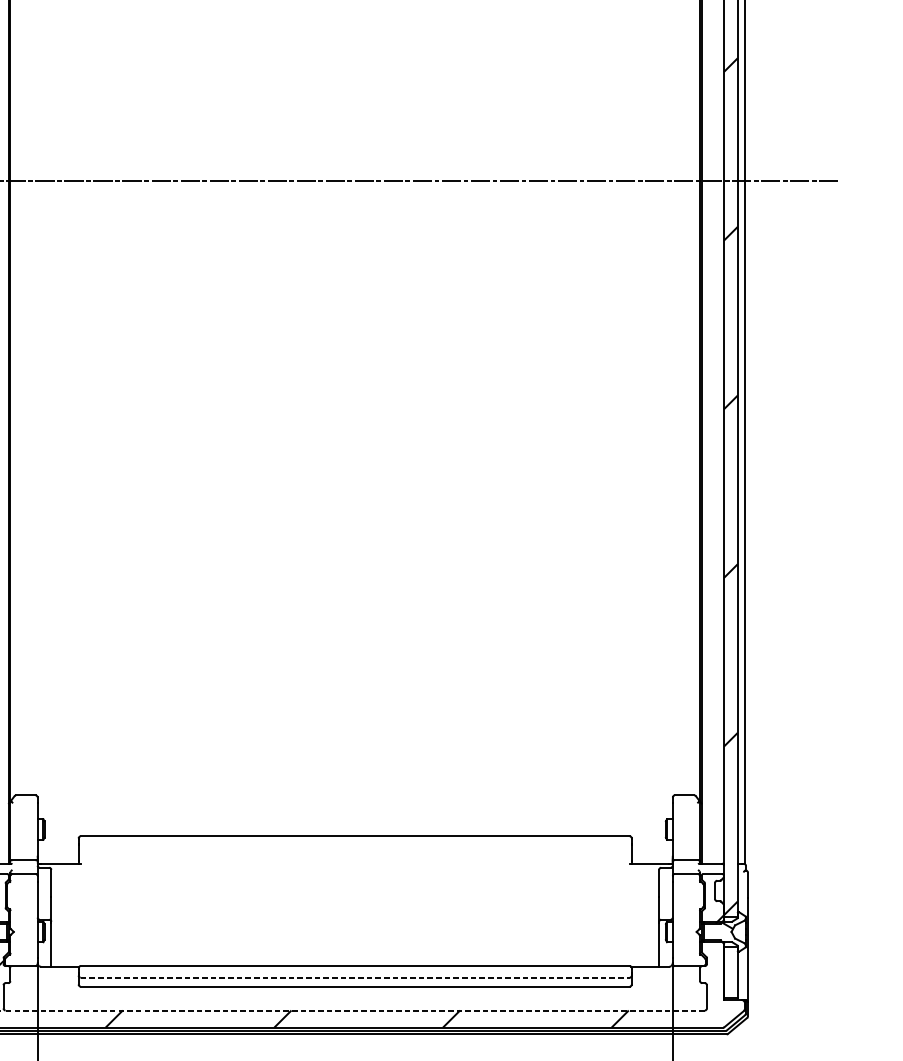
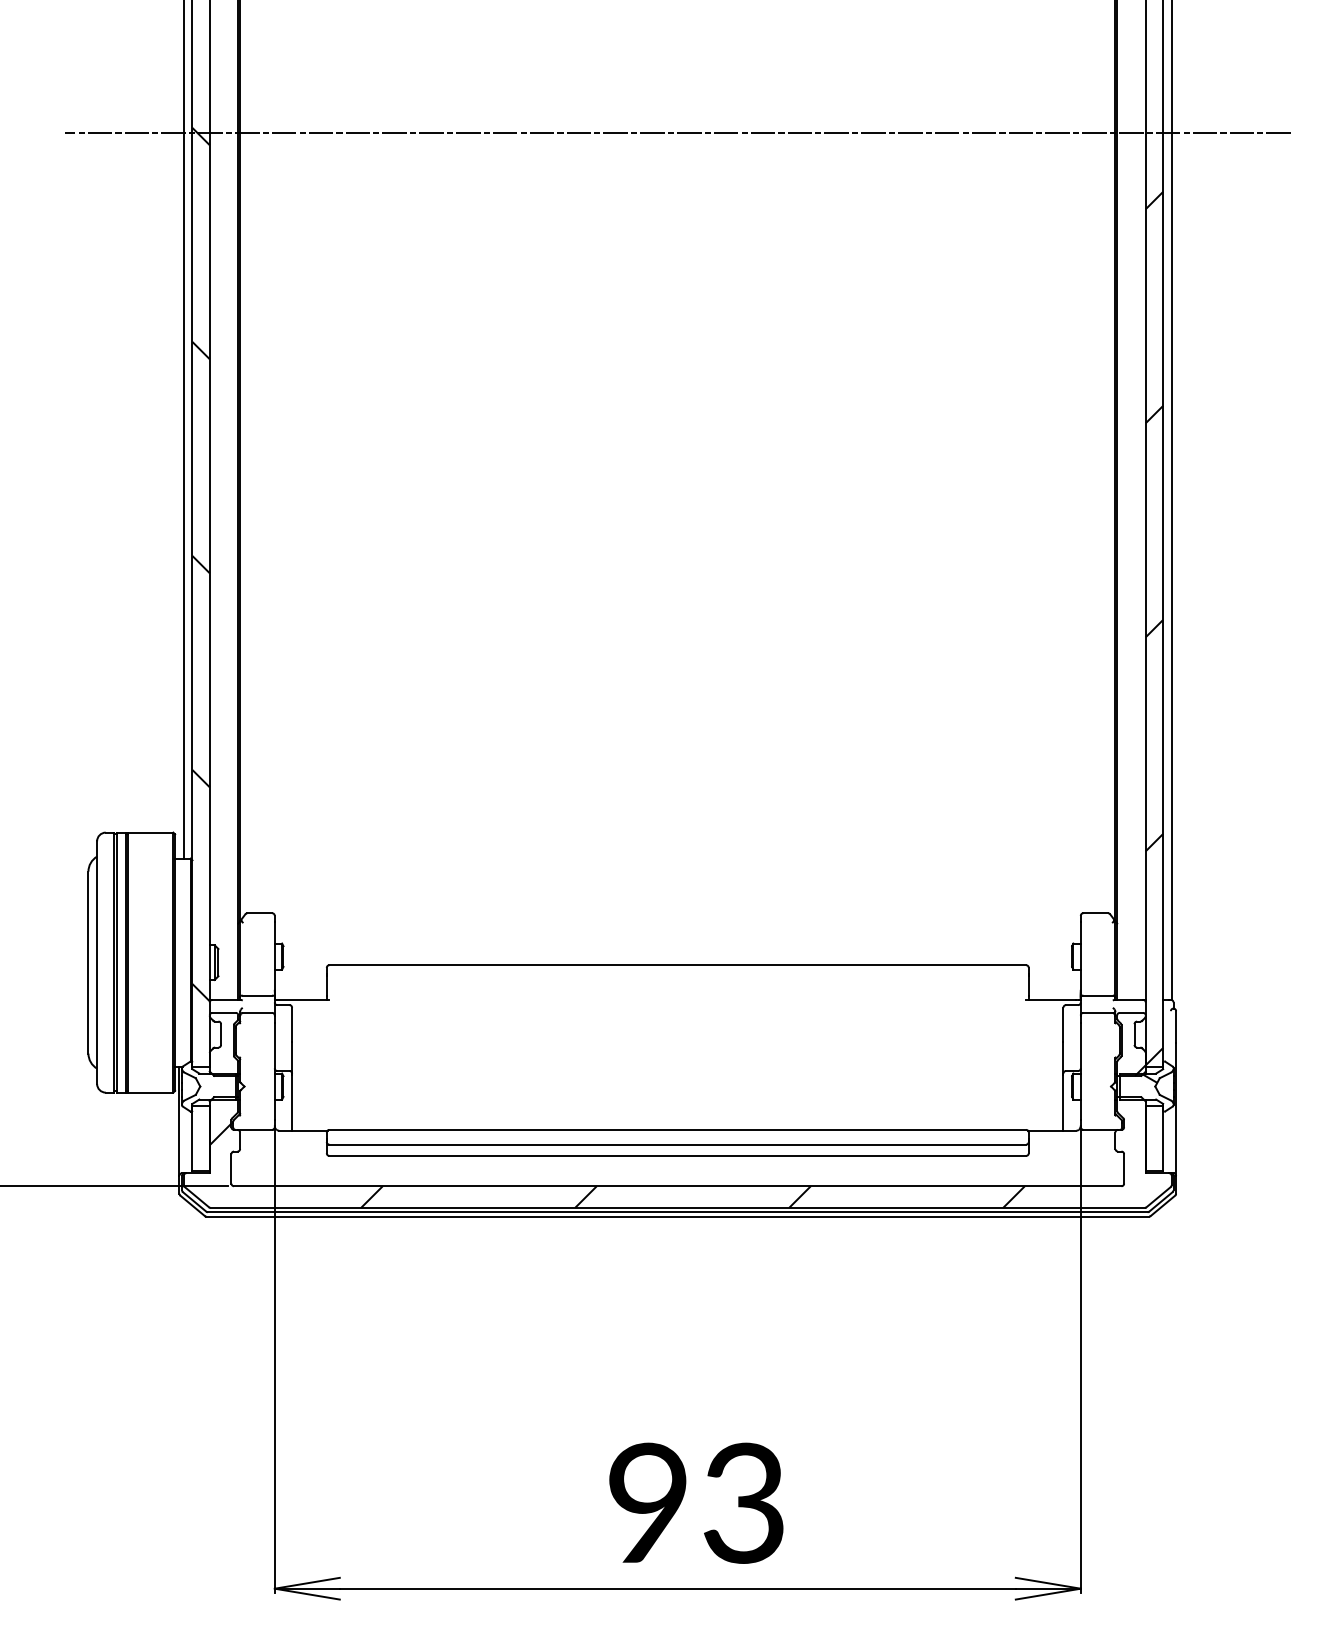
line: (355, 977) -> (678, 1144), dashed -> solid
line: (355, 1010) -> (677, 1186), dashed -> solid

